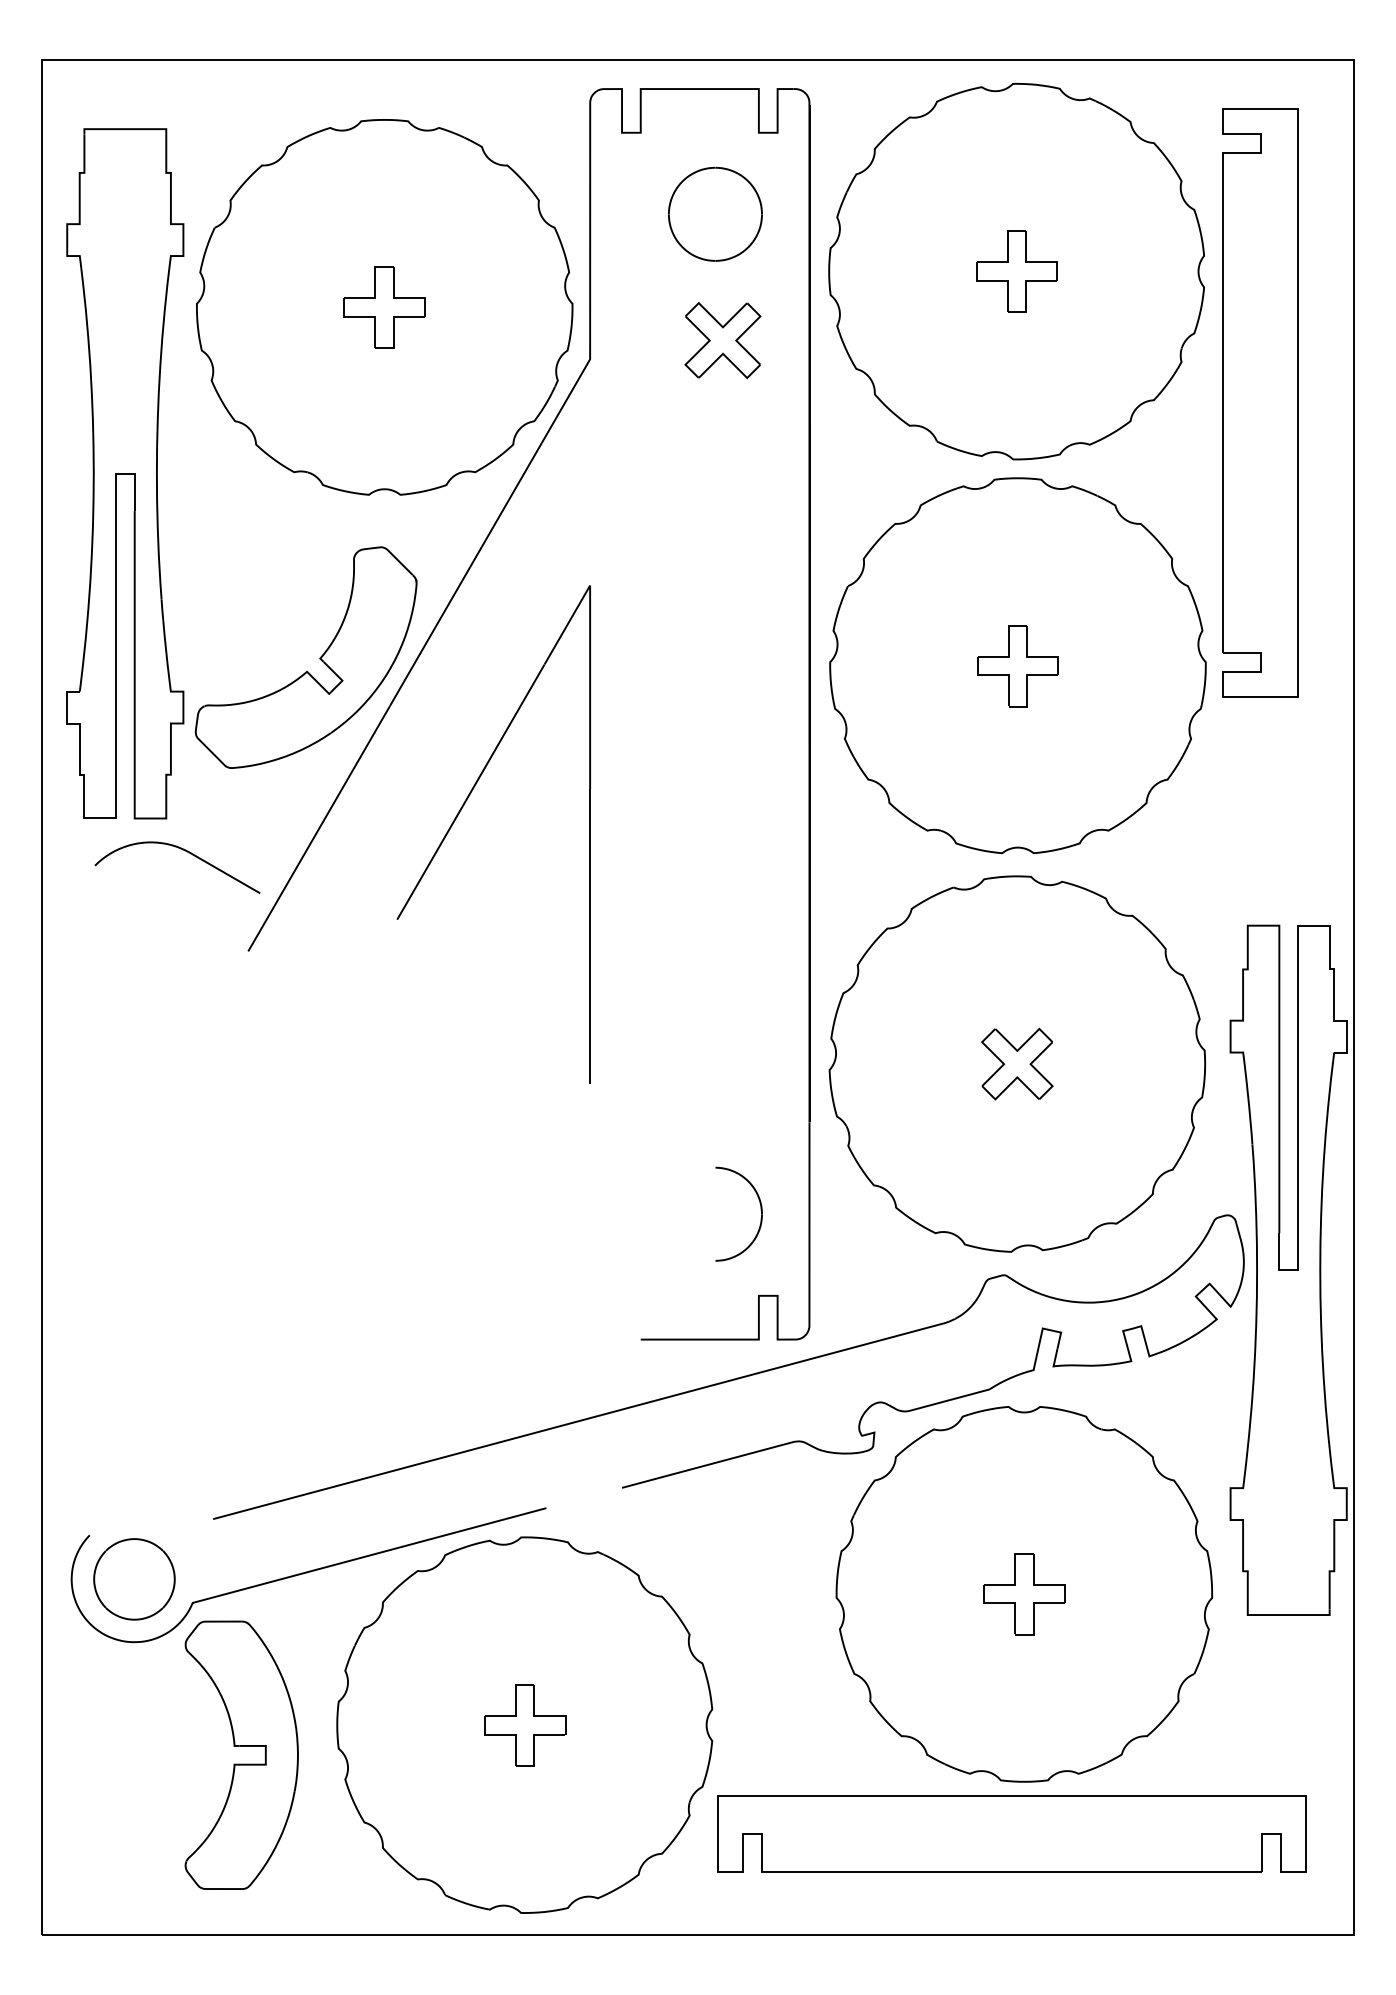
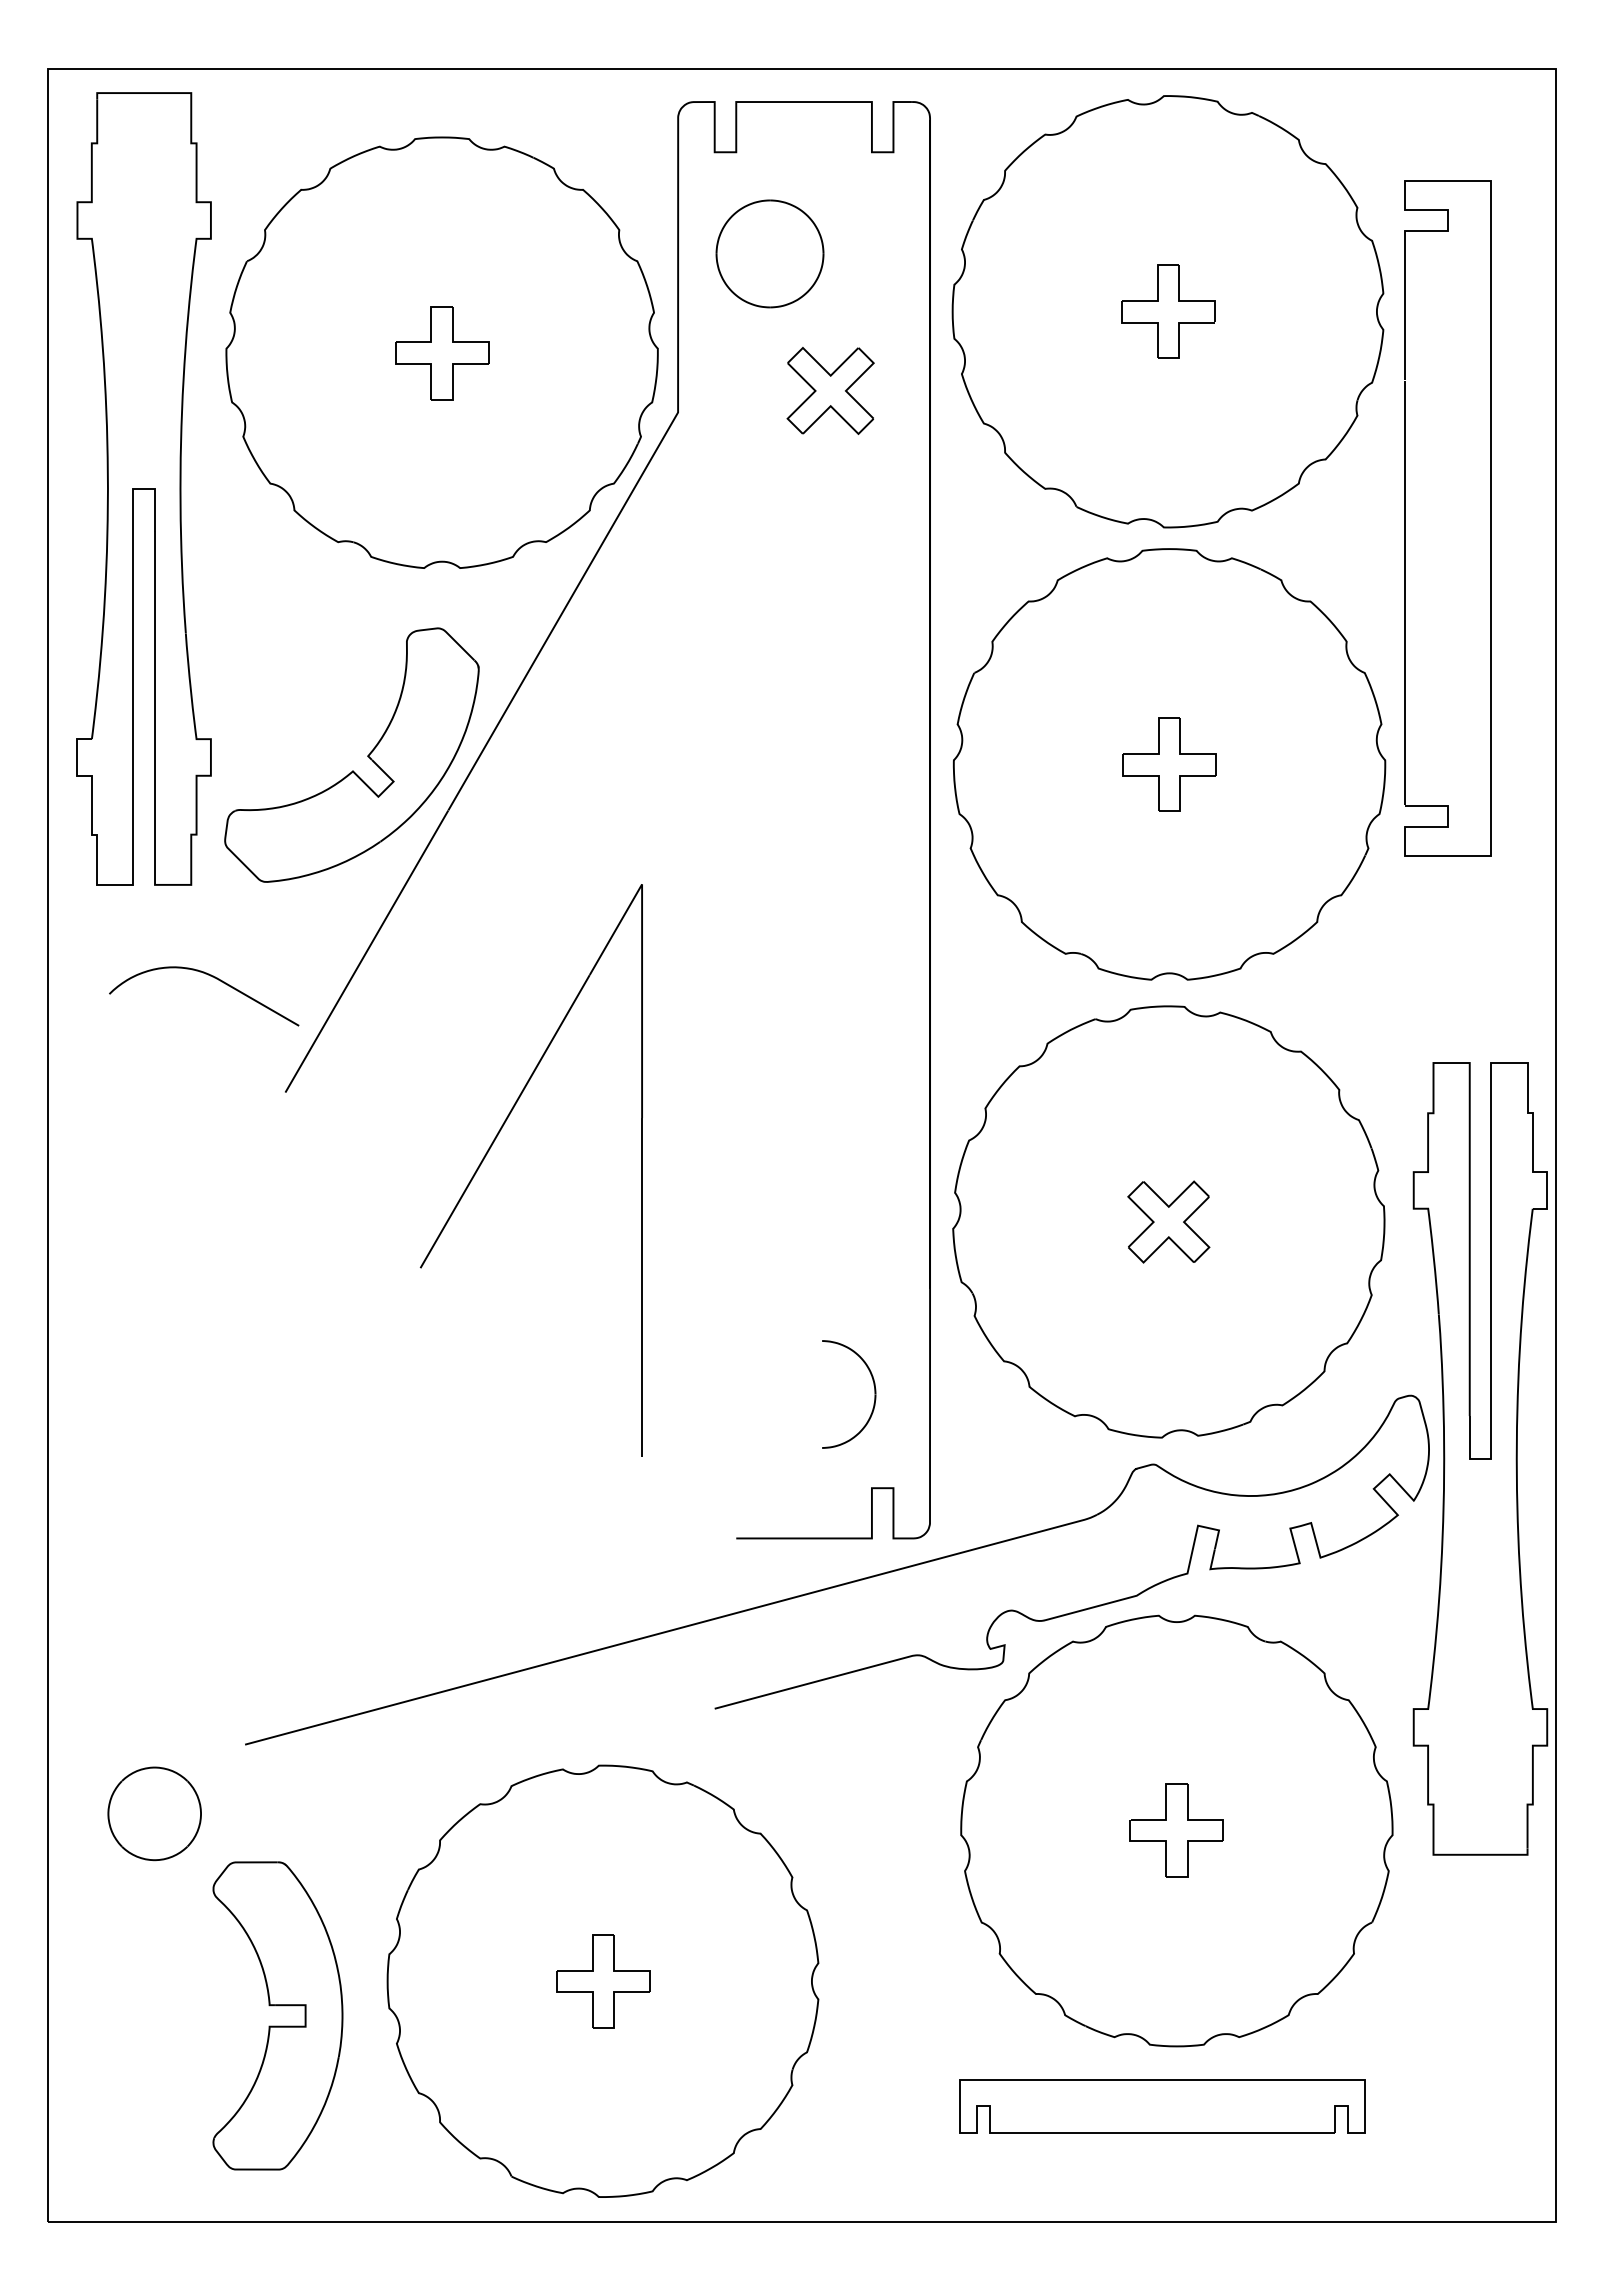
part: (714, 213) -> (769, 253), moved
part: (1223, 402) -> (1405, 518), moved
part: (124, 473) -> (143, 488), moved
part: (458, 816) -> (490, 1149), moved
curve: (308, 1572) -> (354, 1806), removed
part: (1011, 1834) -> (1162, 2106), size x0.6

